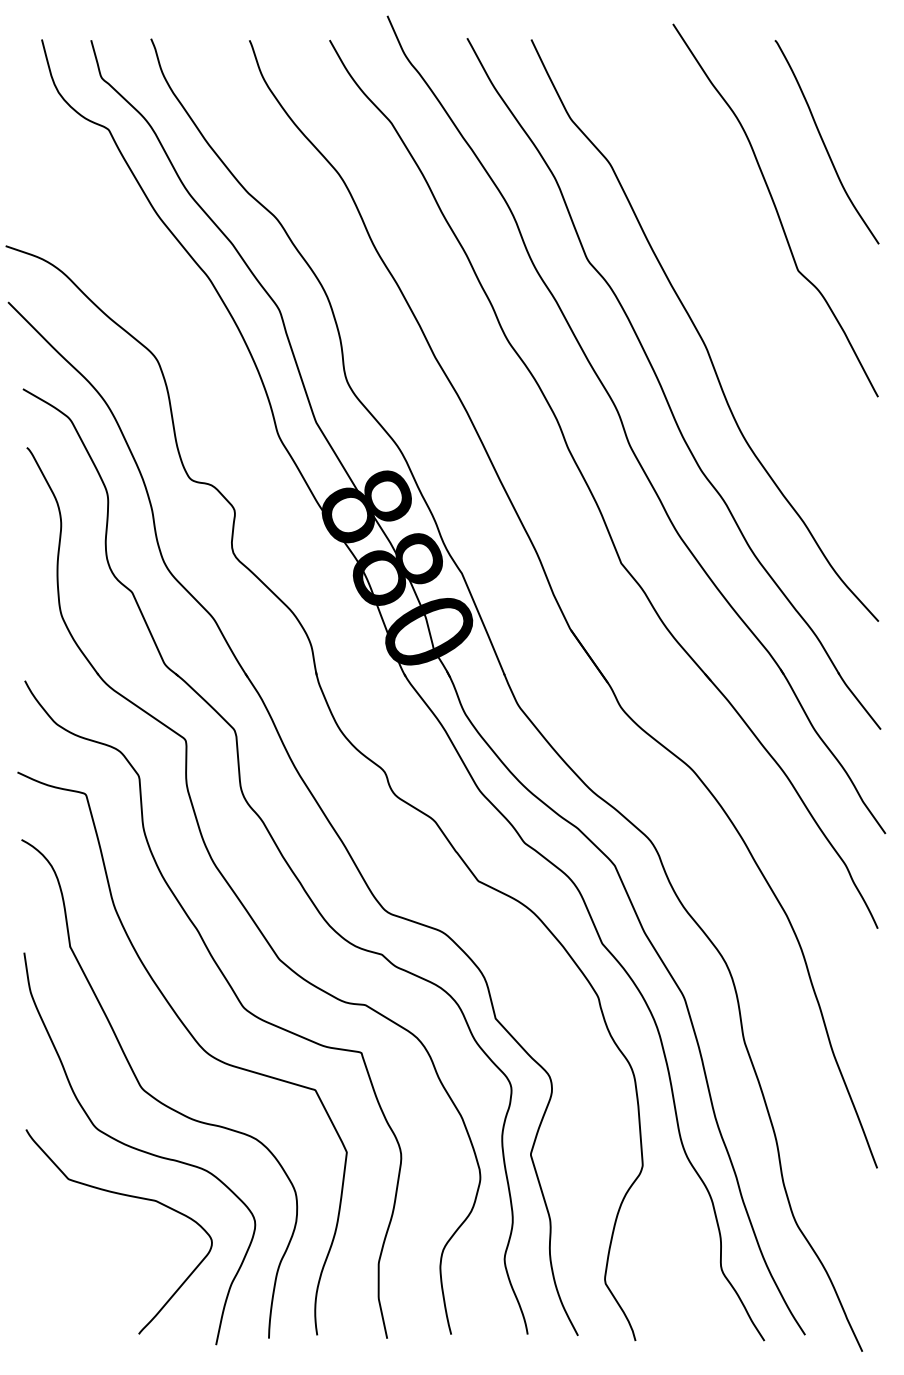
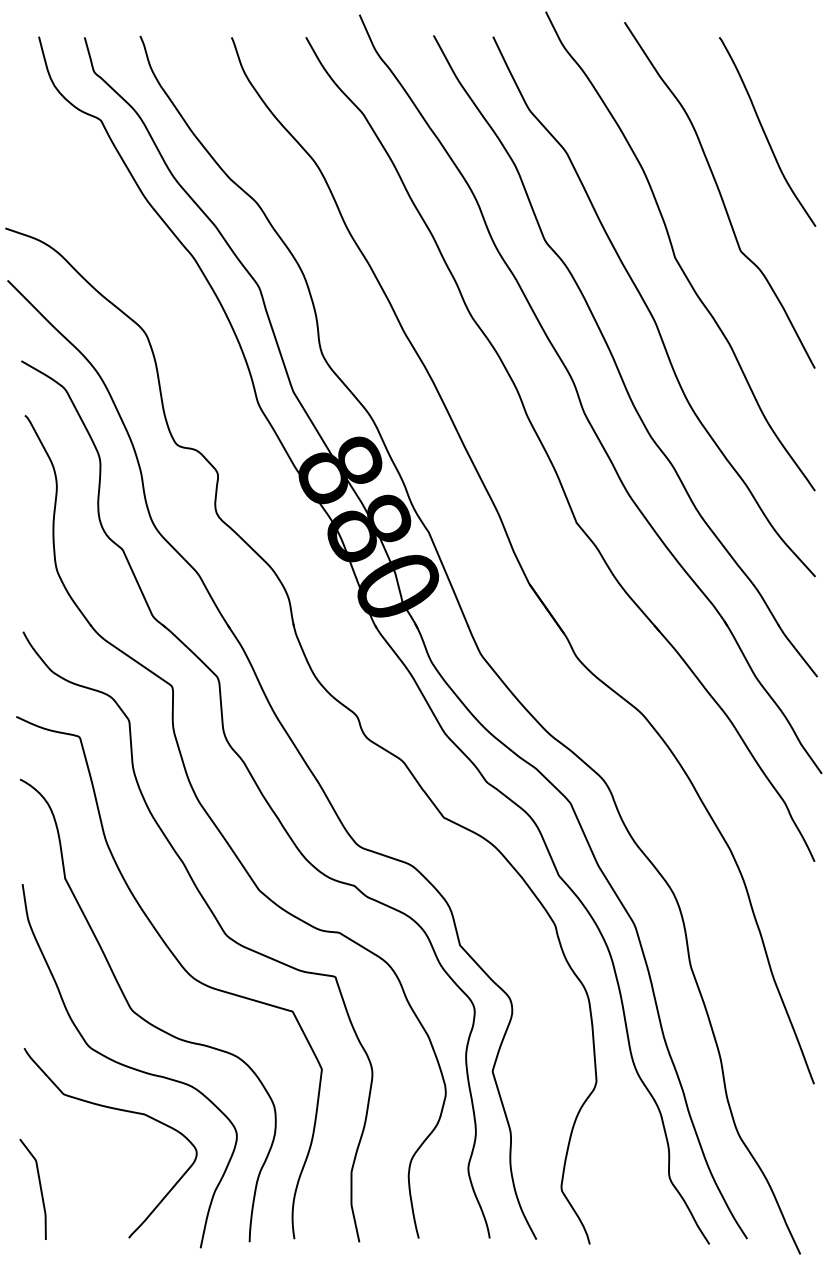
curve: (727, 274) -> (675, 254), added
curve: (42, 1279) -> (39, 1187), added

